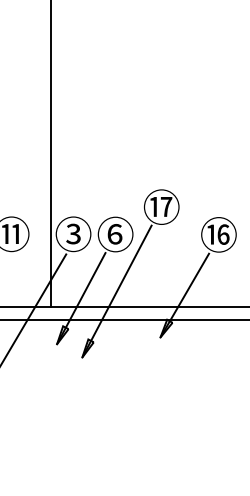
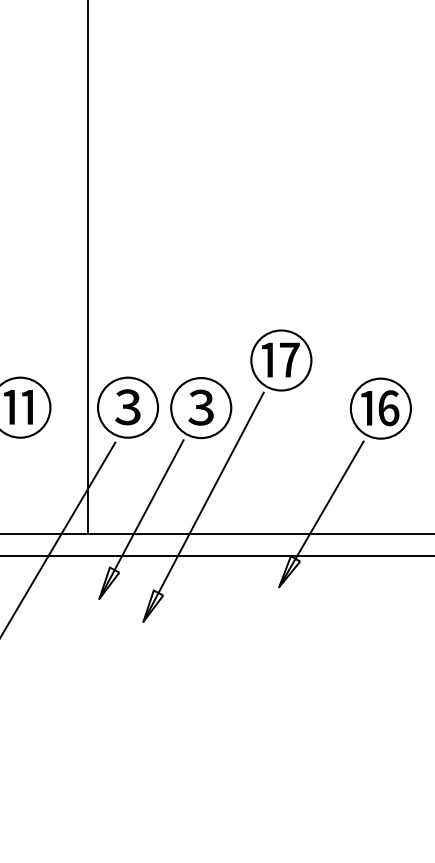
text: (114, 234) -> (199, 408), ⑥ -> ③

